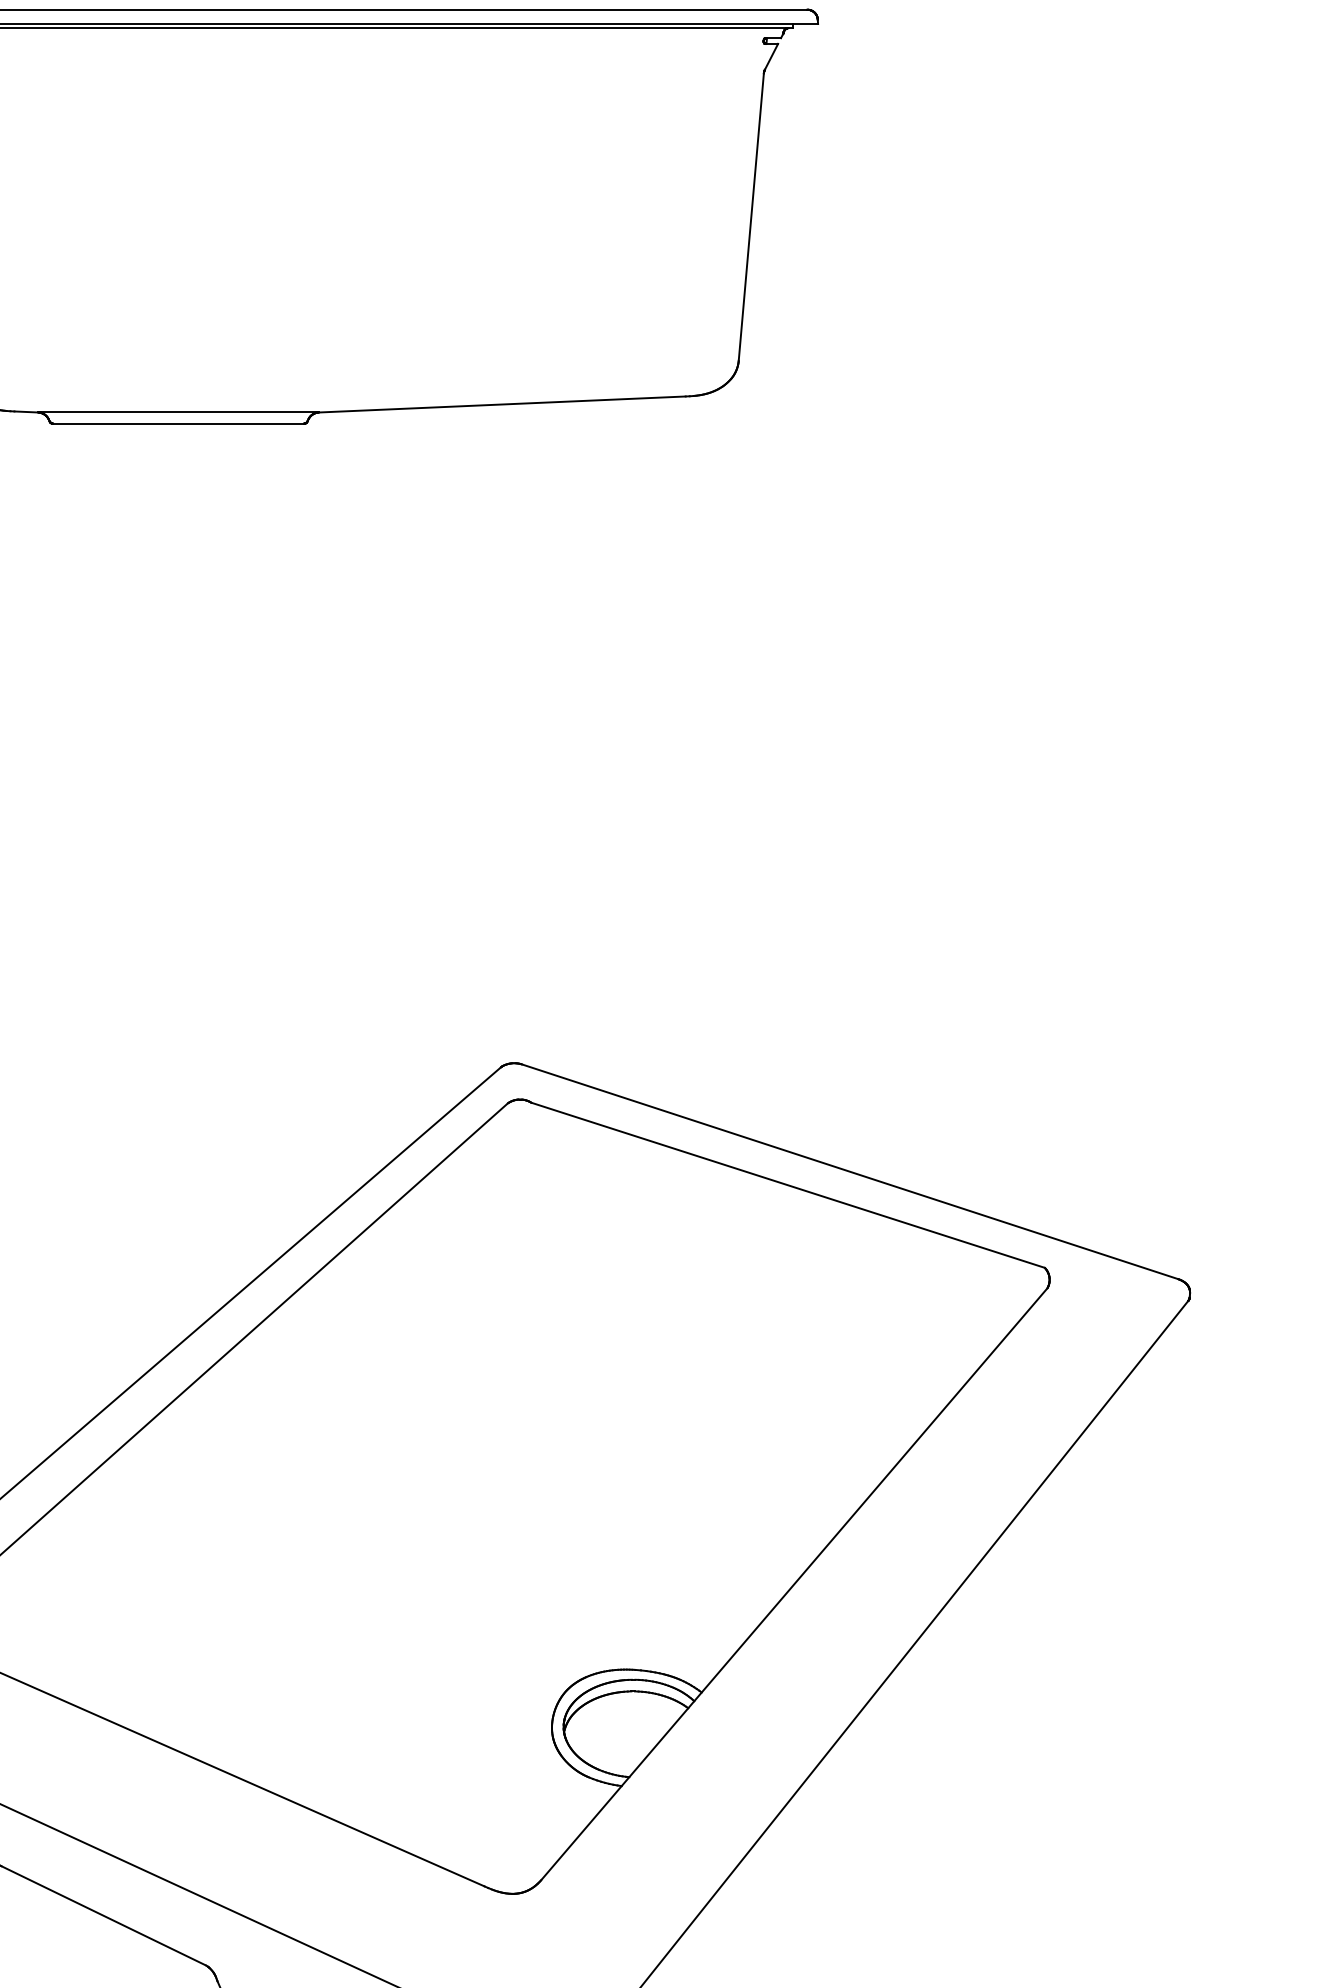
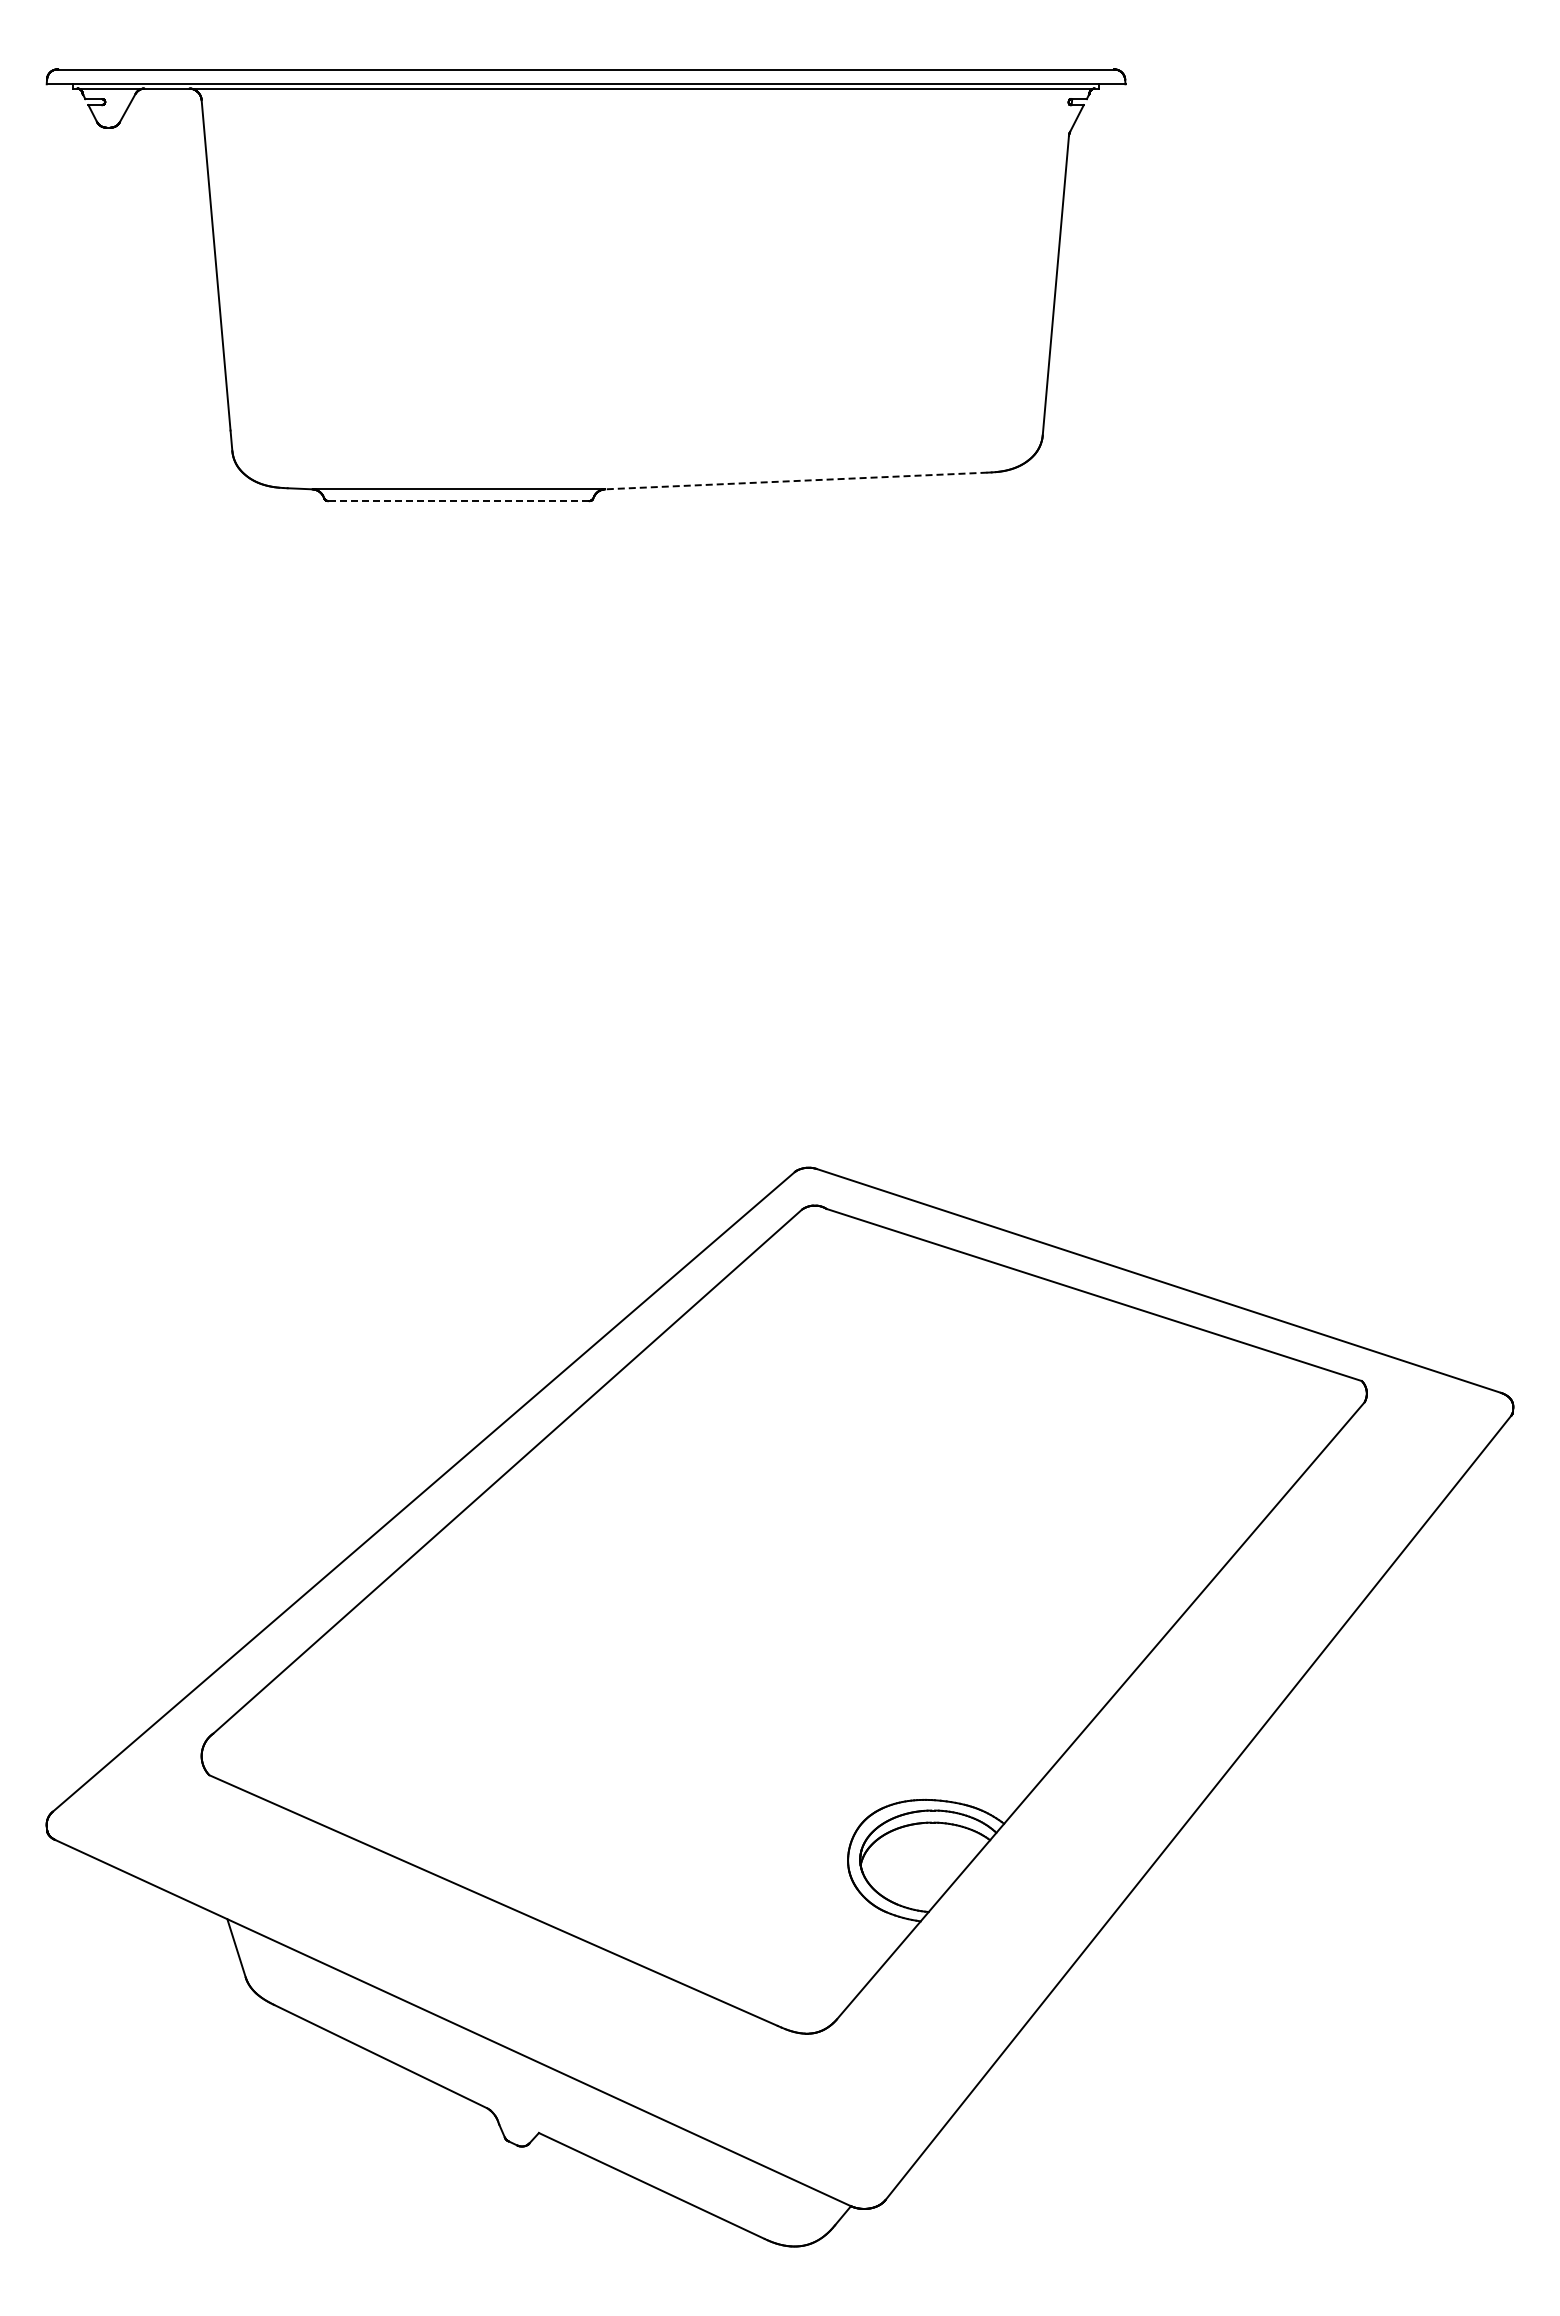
line: (501, 404) -> (795, 481), solid -> dashed
line: (178, 424) -> (458, 501), solid -> dashed

